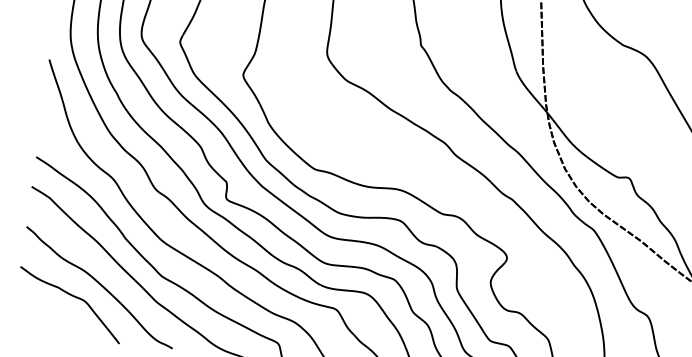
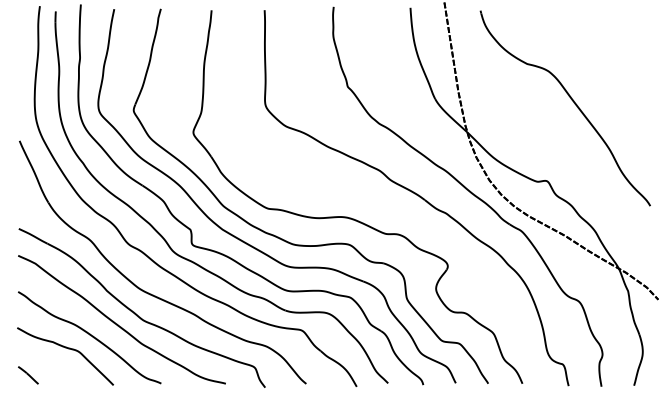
line: (26, 321) -> (28, 375), added

